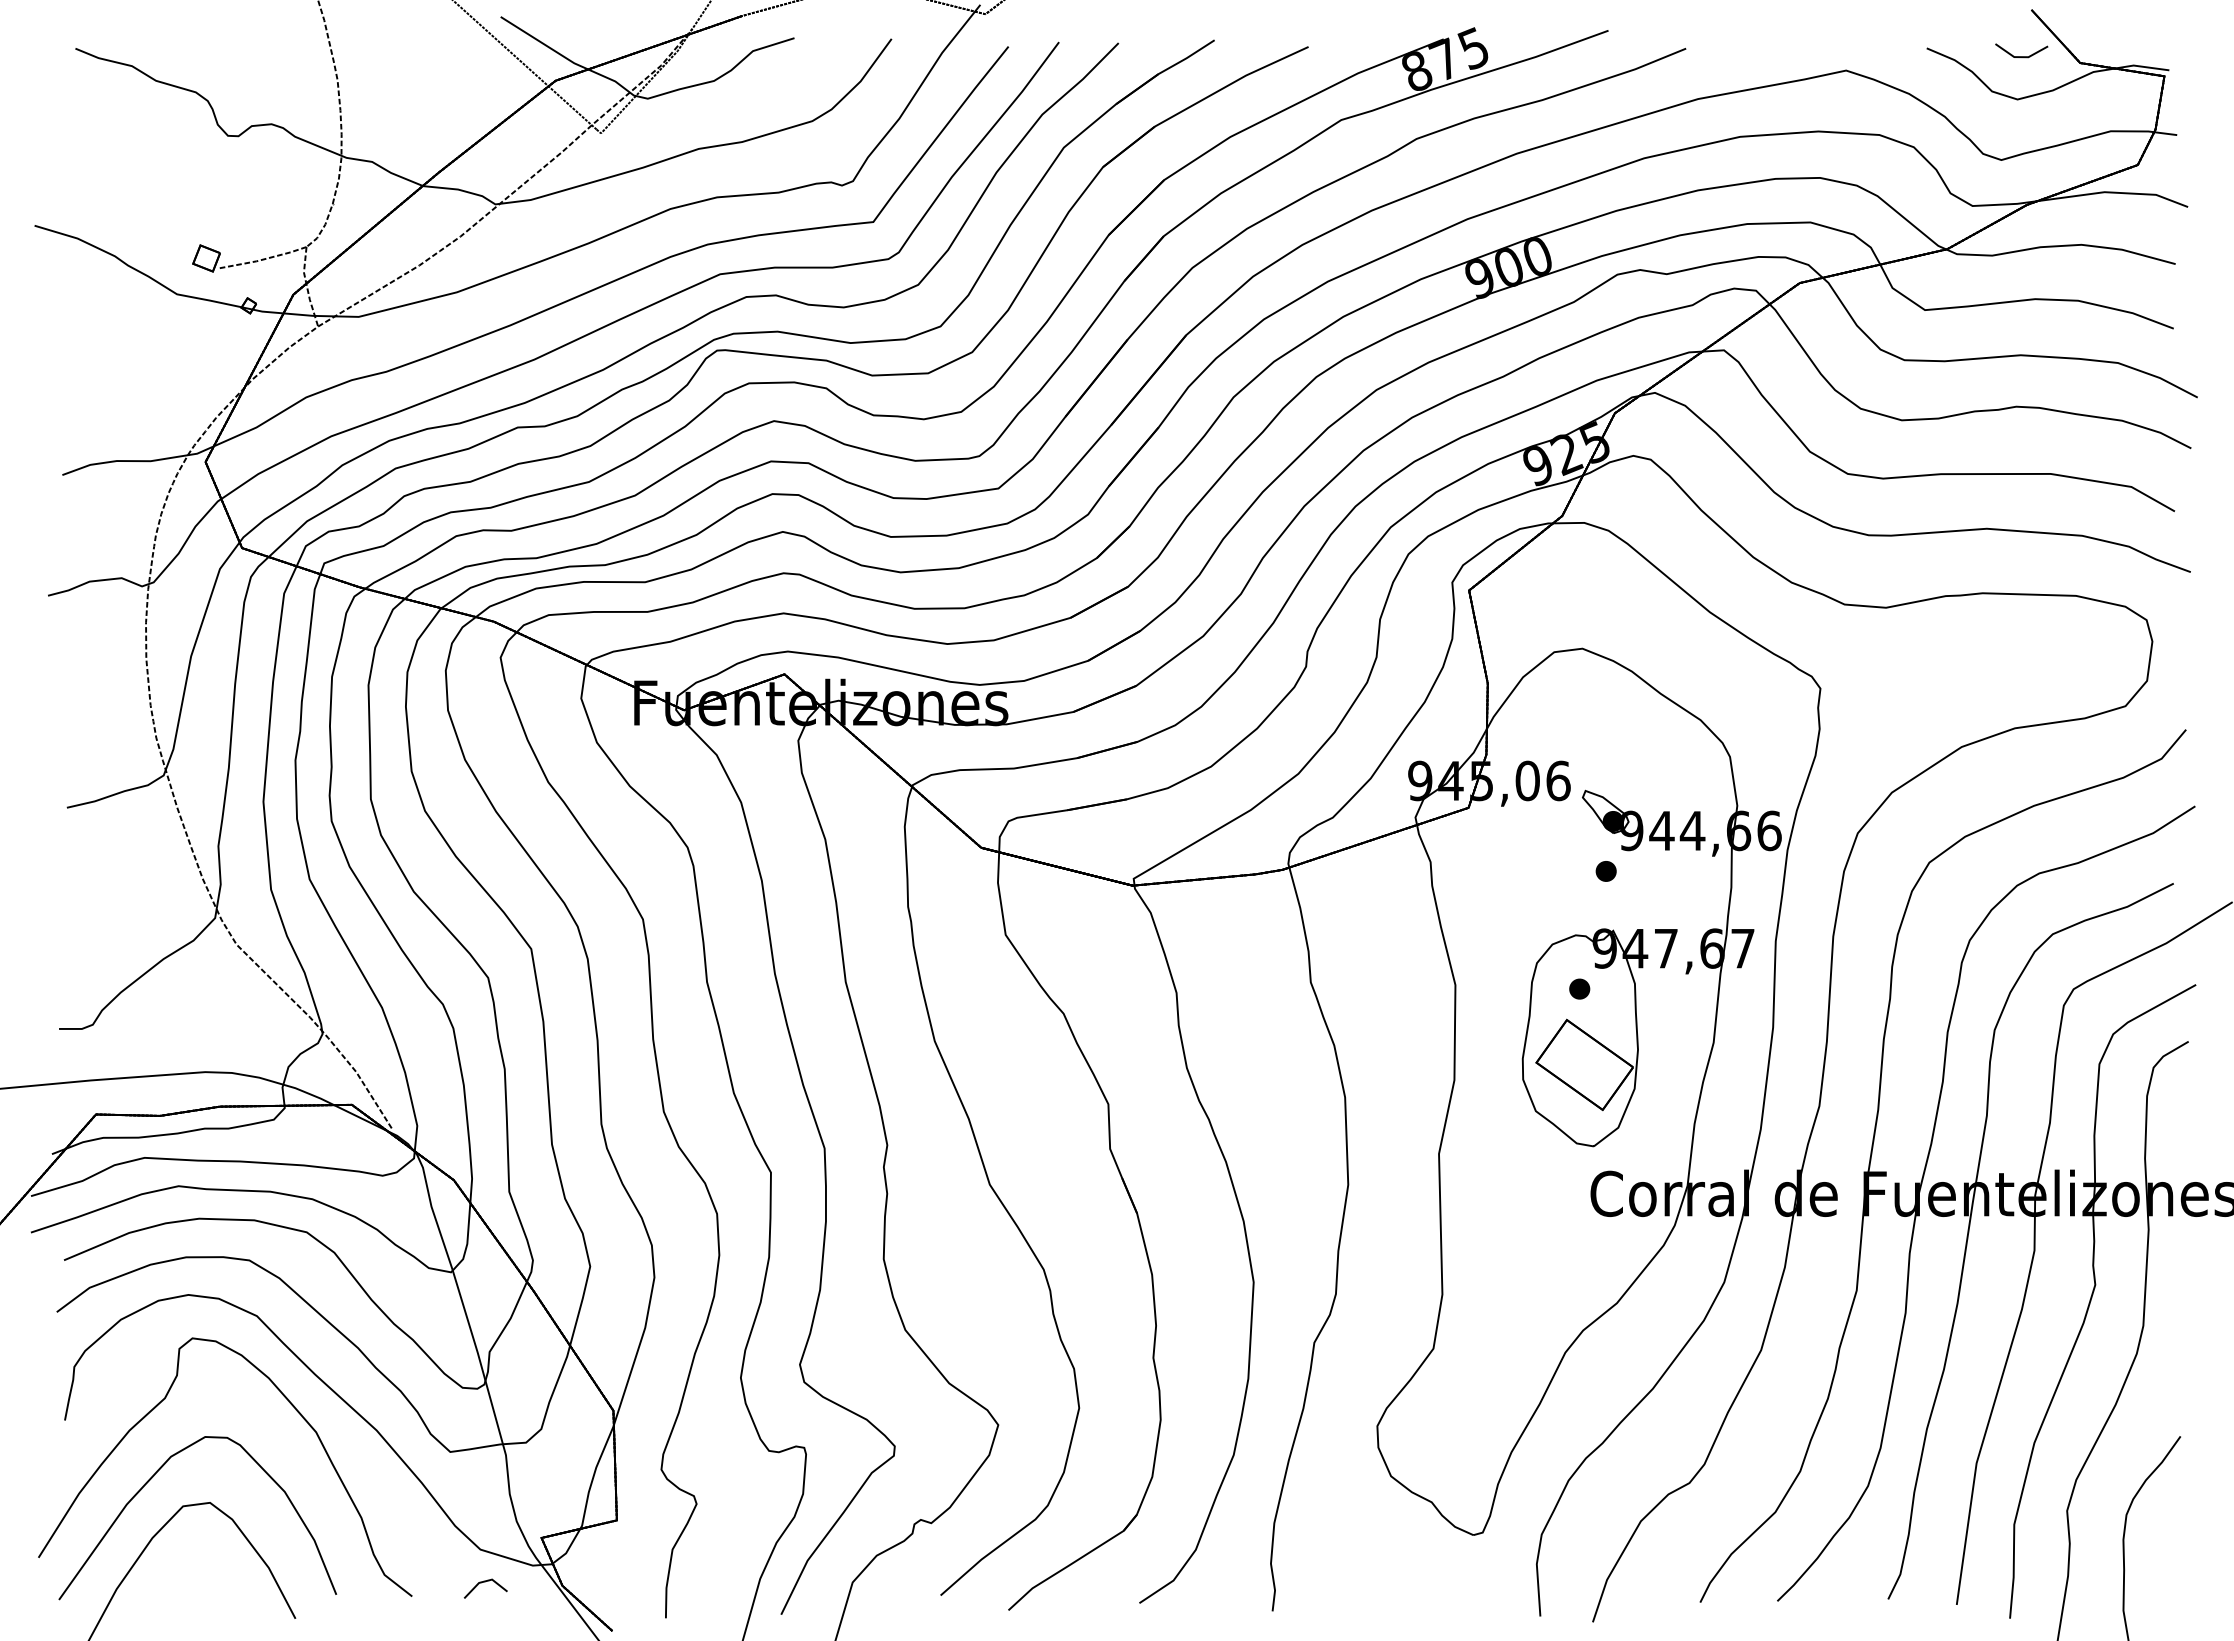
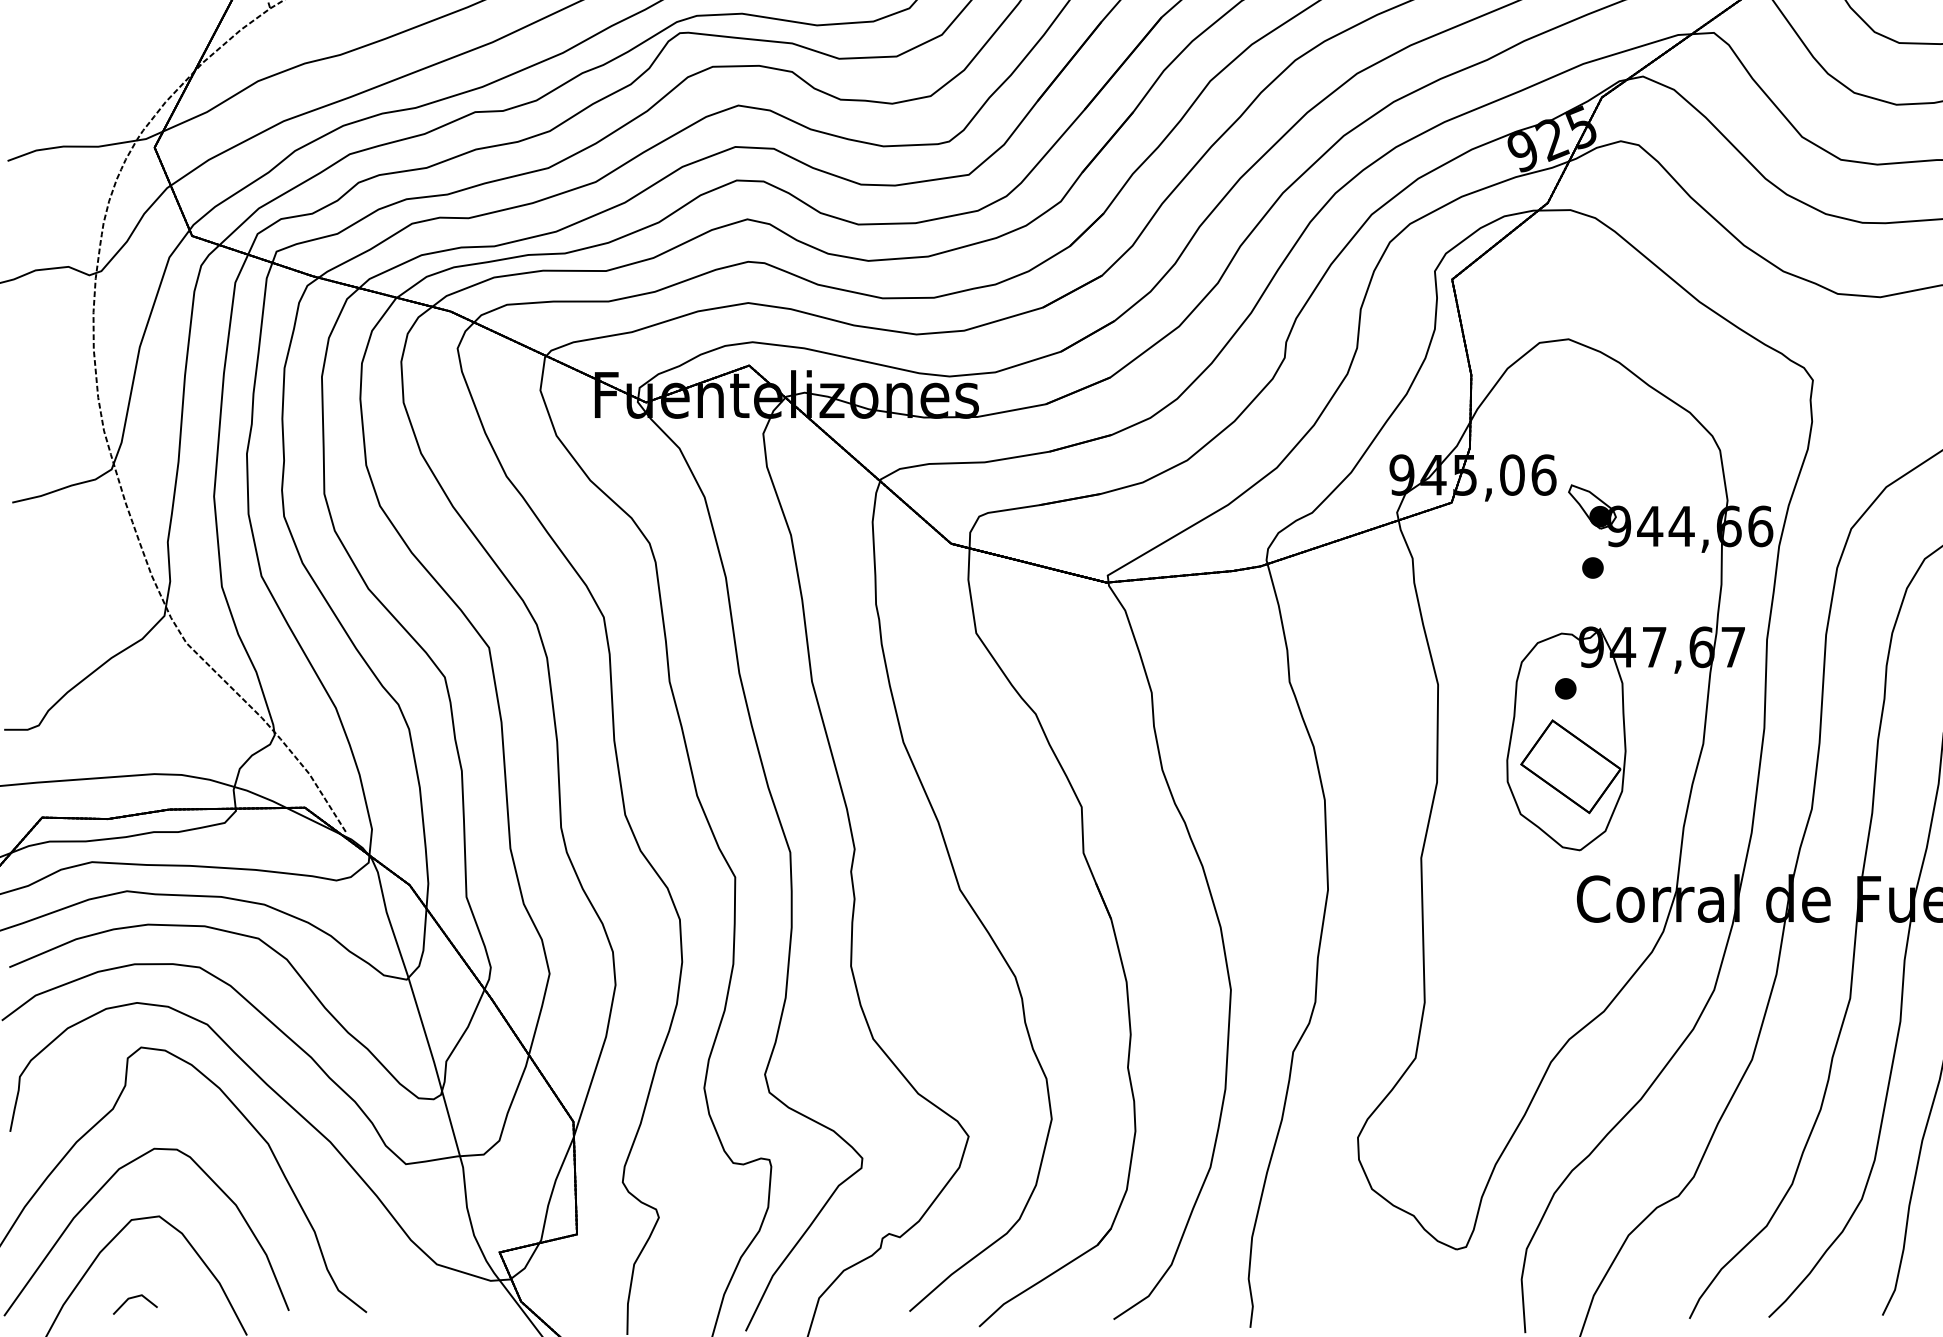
line: (485, 1582) -> (135, 1298), moved

